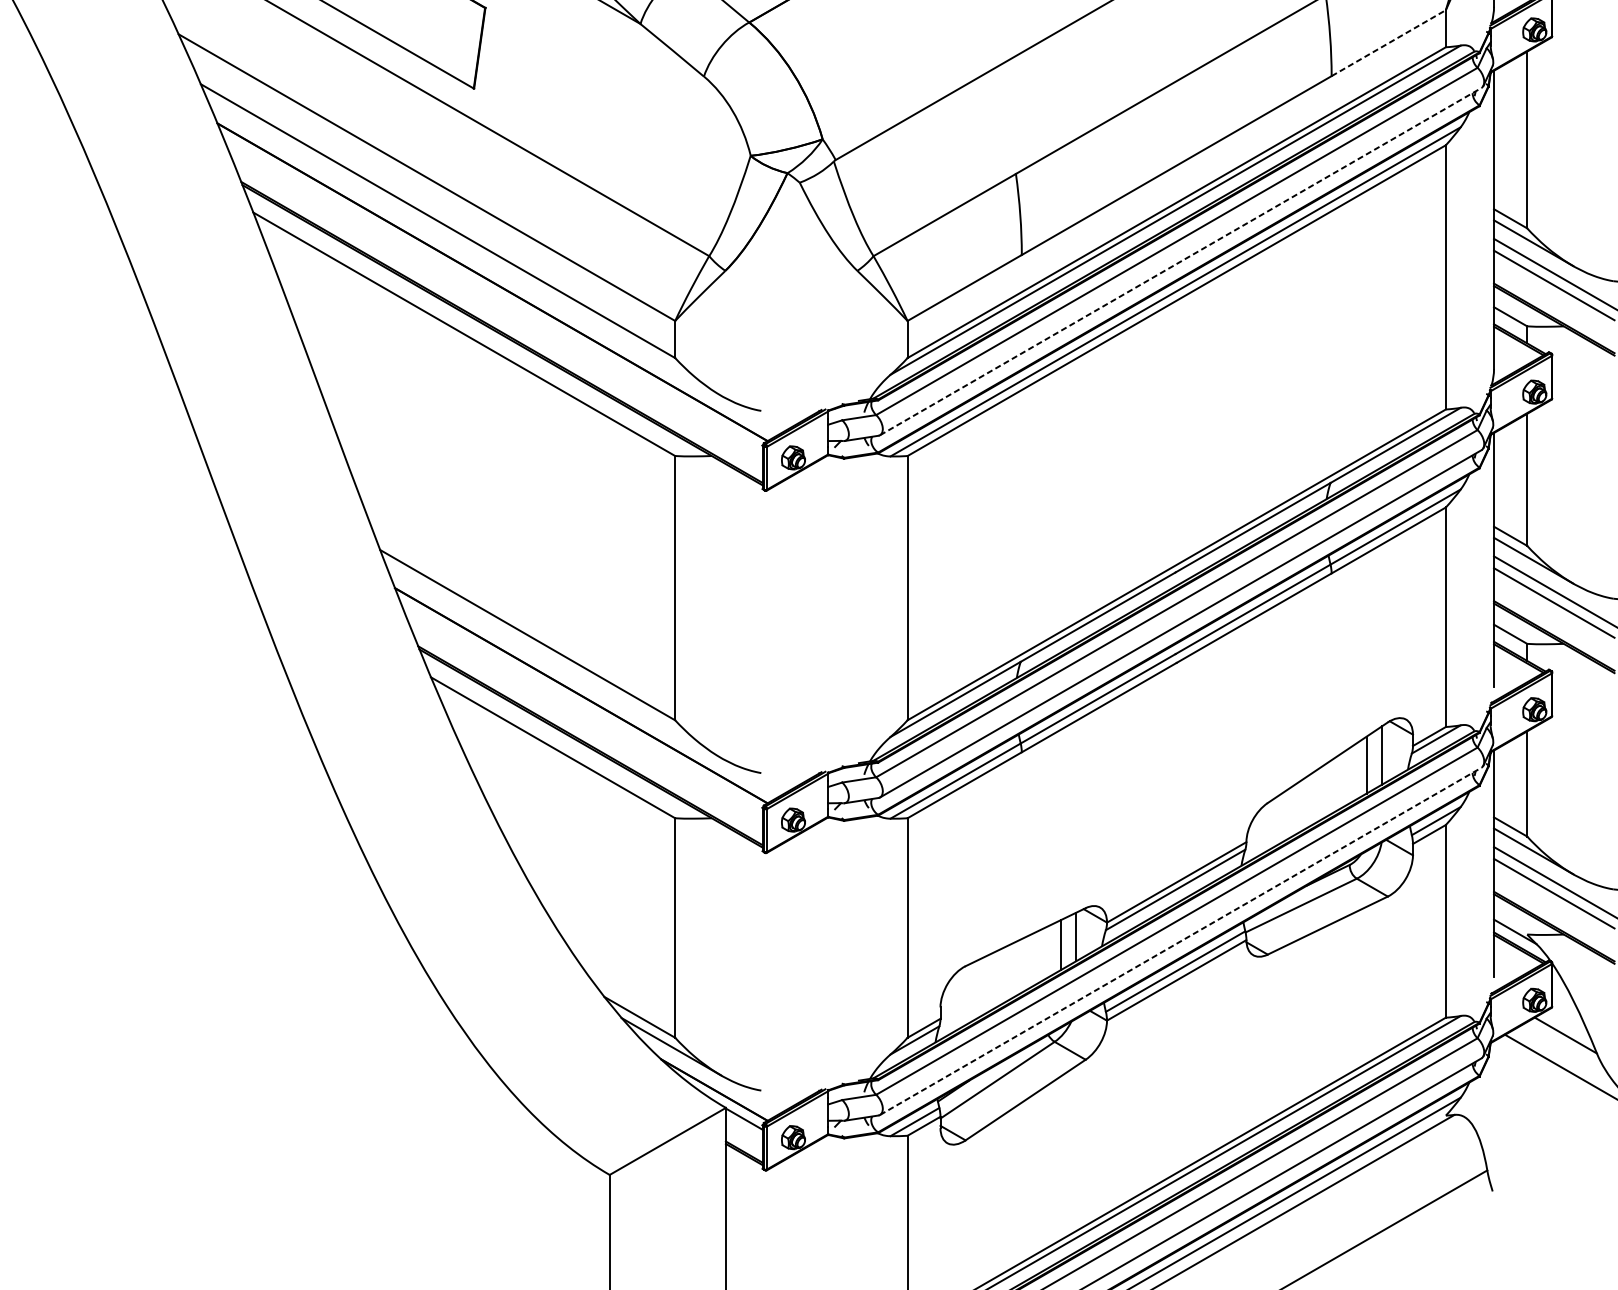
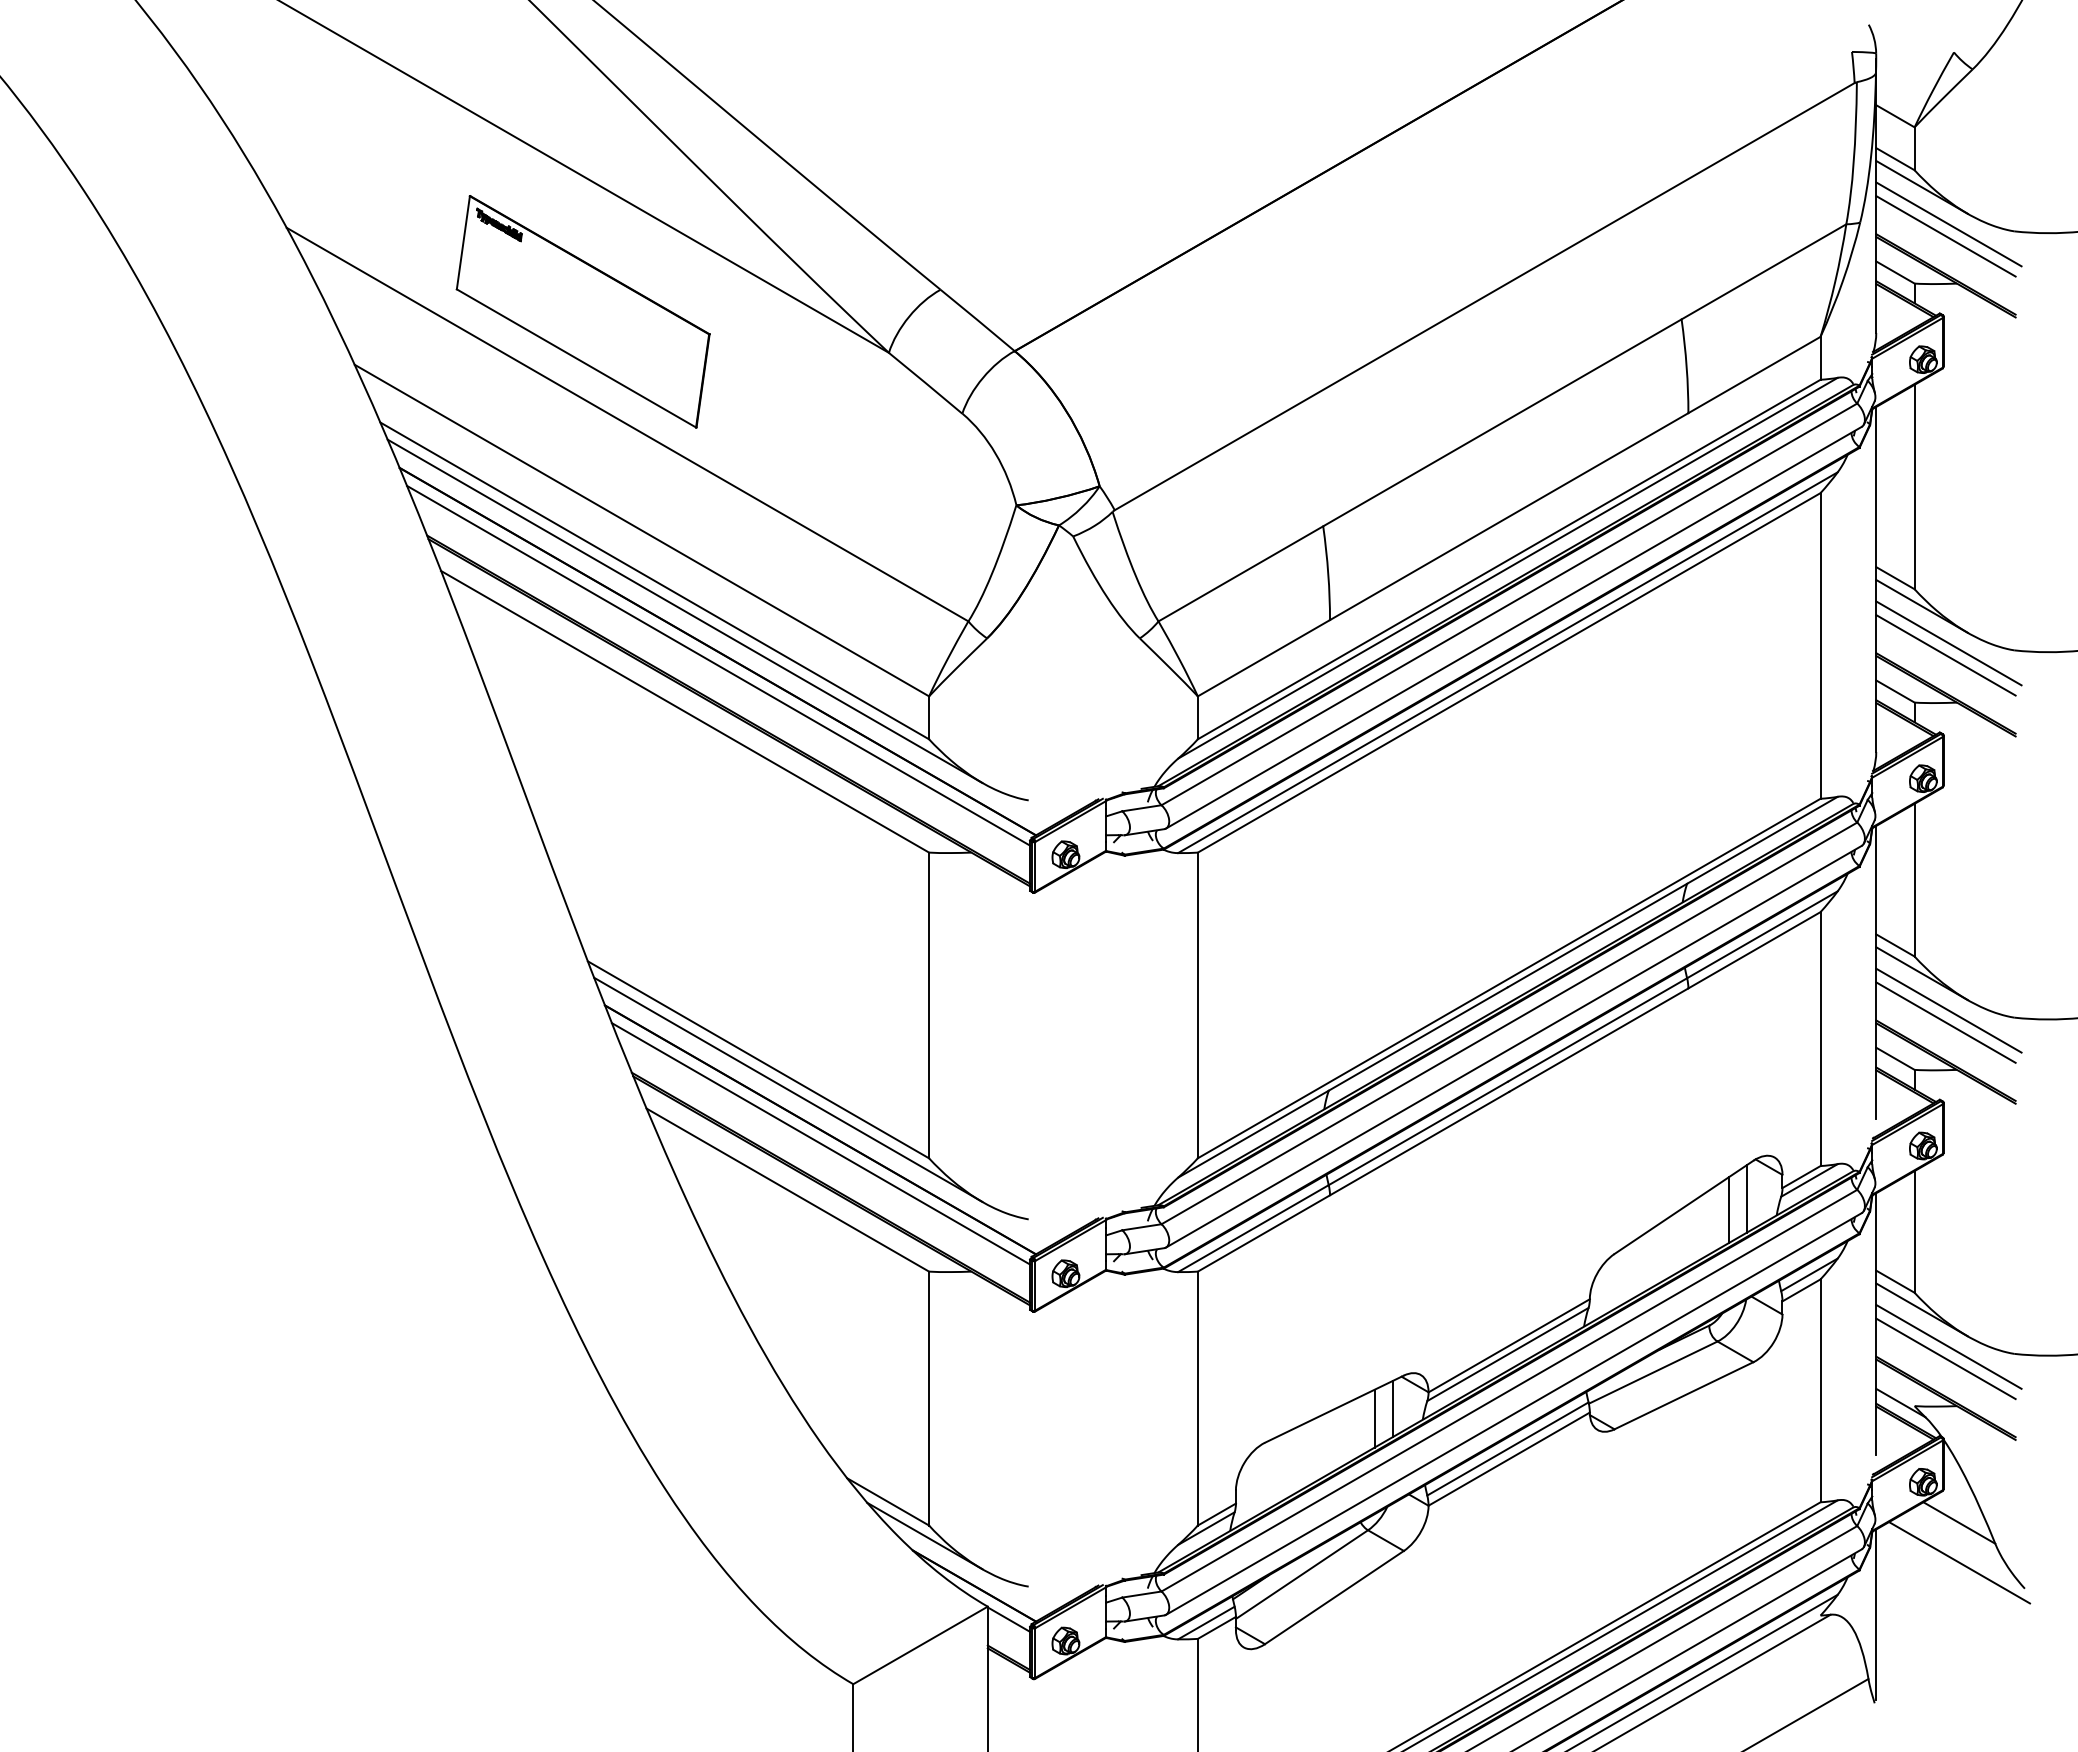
line: (1388, 42) -> (1754, 374), dashed -> solid
line: (463, 246) -> (684, 610), added
line: (1180, 261) -> (1513, 627), dashed -> solid
line: (493, 294) -> (718, 665), added
line: (553, 660) -> (788, 1089), added
line: (581, 707) -> (820, 1143), added
line: (1180, 940) -> (1513, 1413), dashed -> solid
line: (1494, 1114) -> (1876, 1614), added

